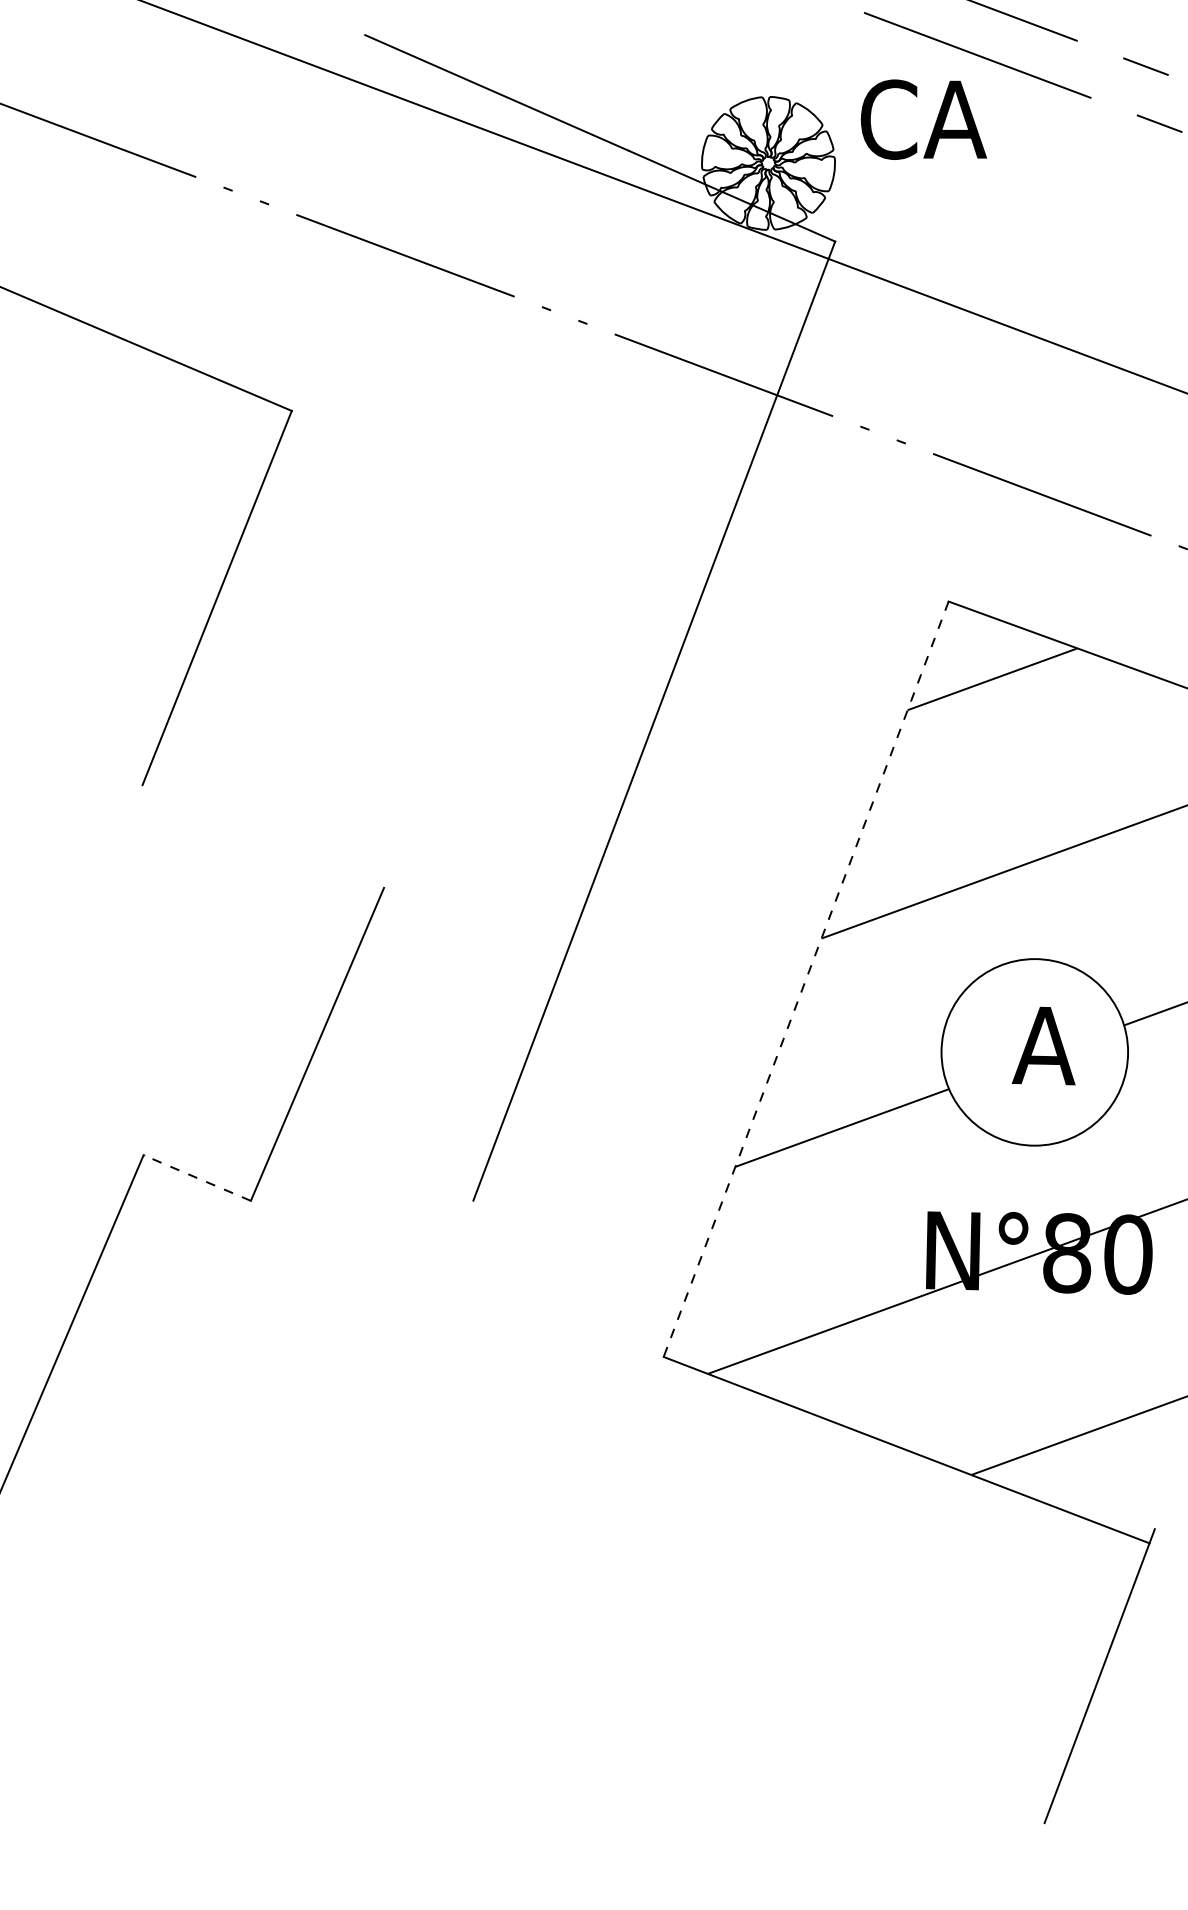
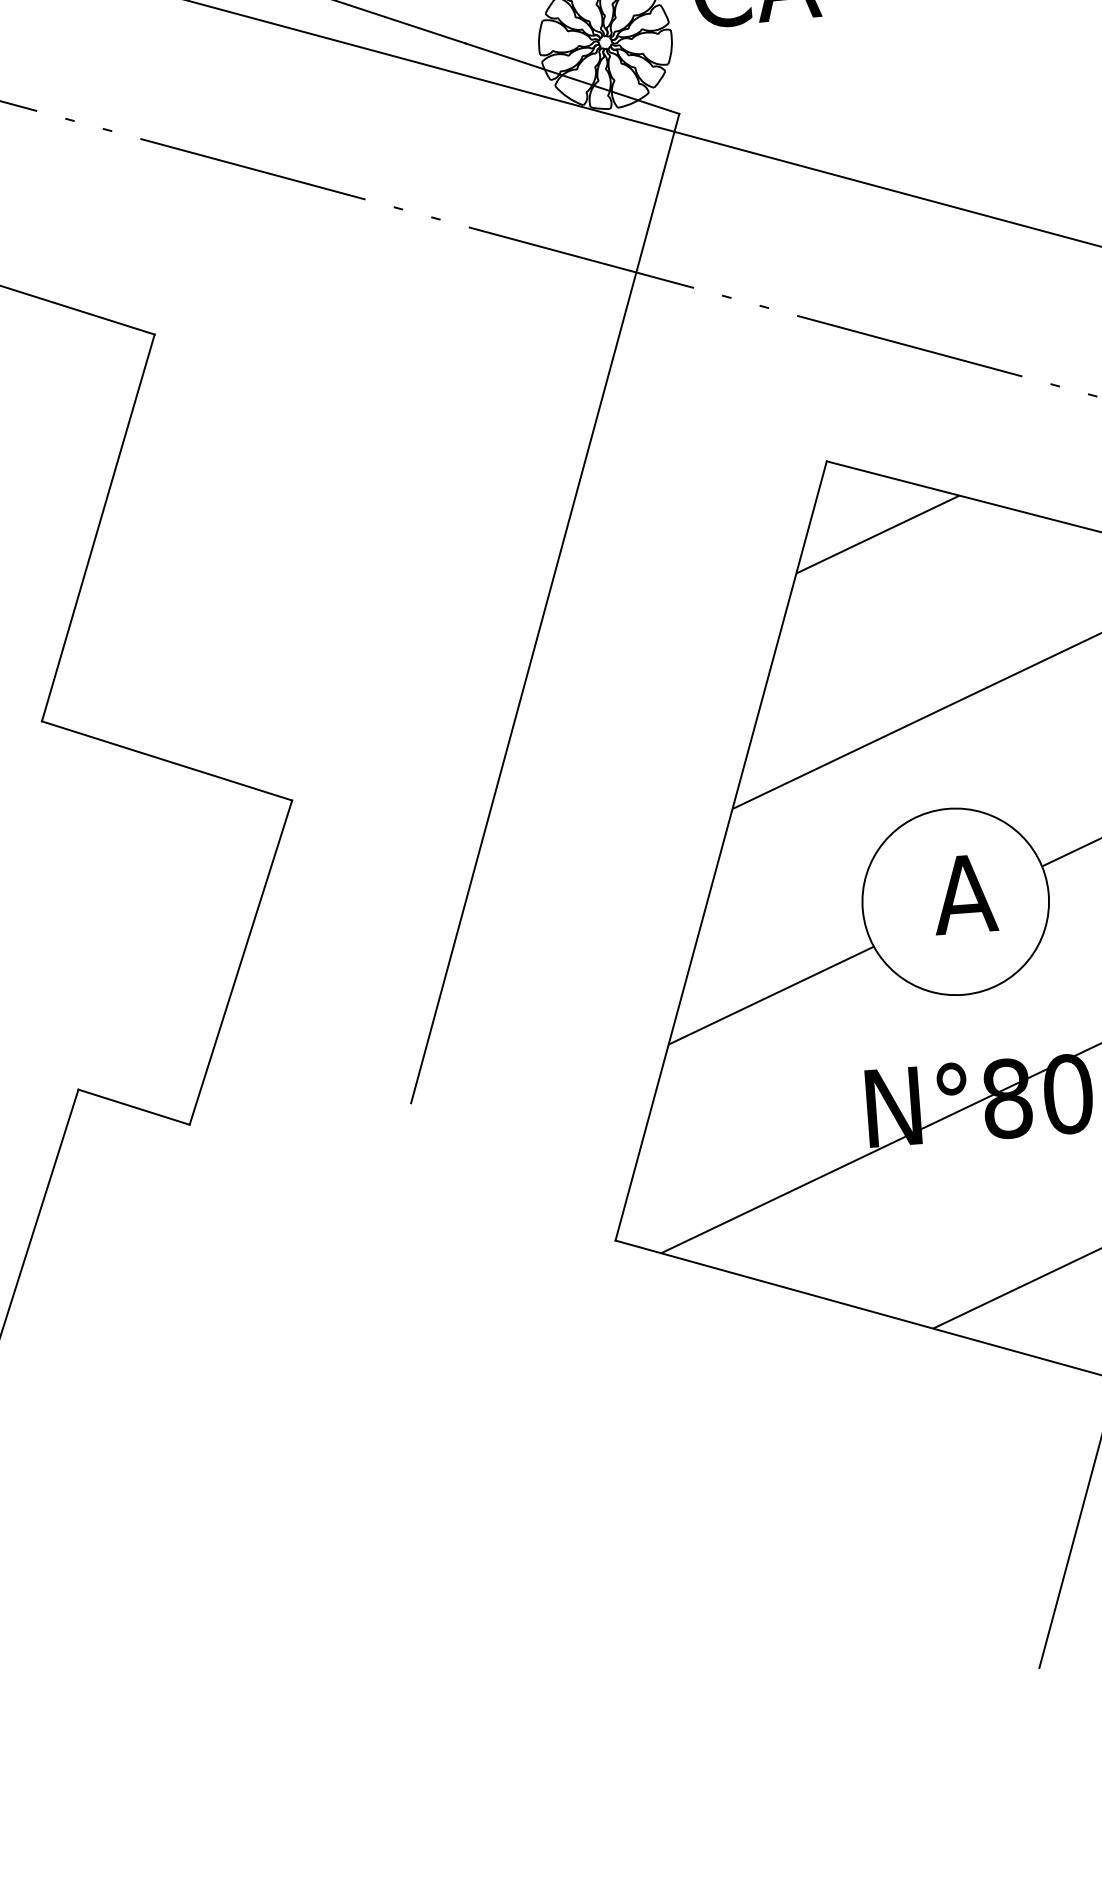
line: (263, 836) -> (167, 760), added
line: (806, 979) -> (721, 851), dashed -> solid
line: (196, 1177) -> (133, 1106), dashed -> solid

